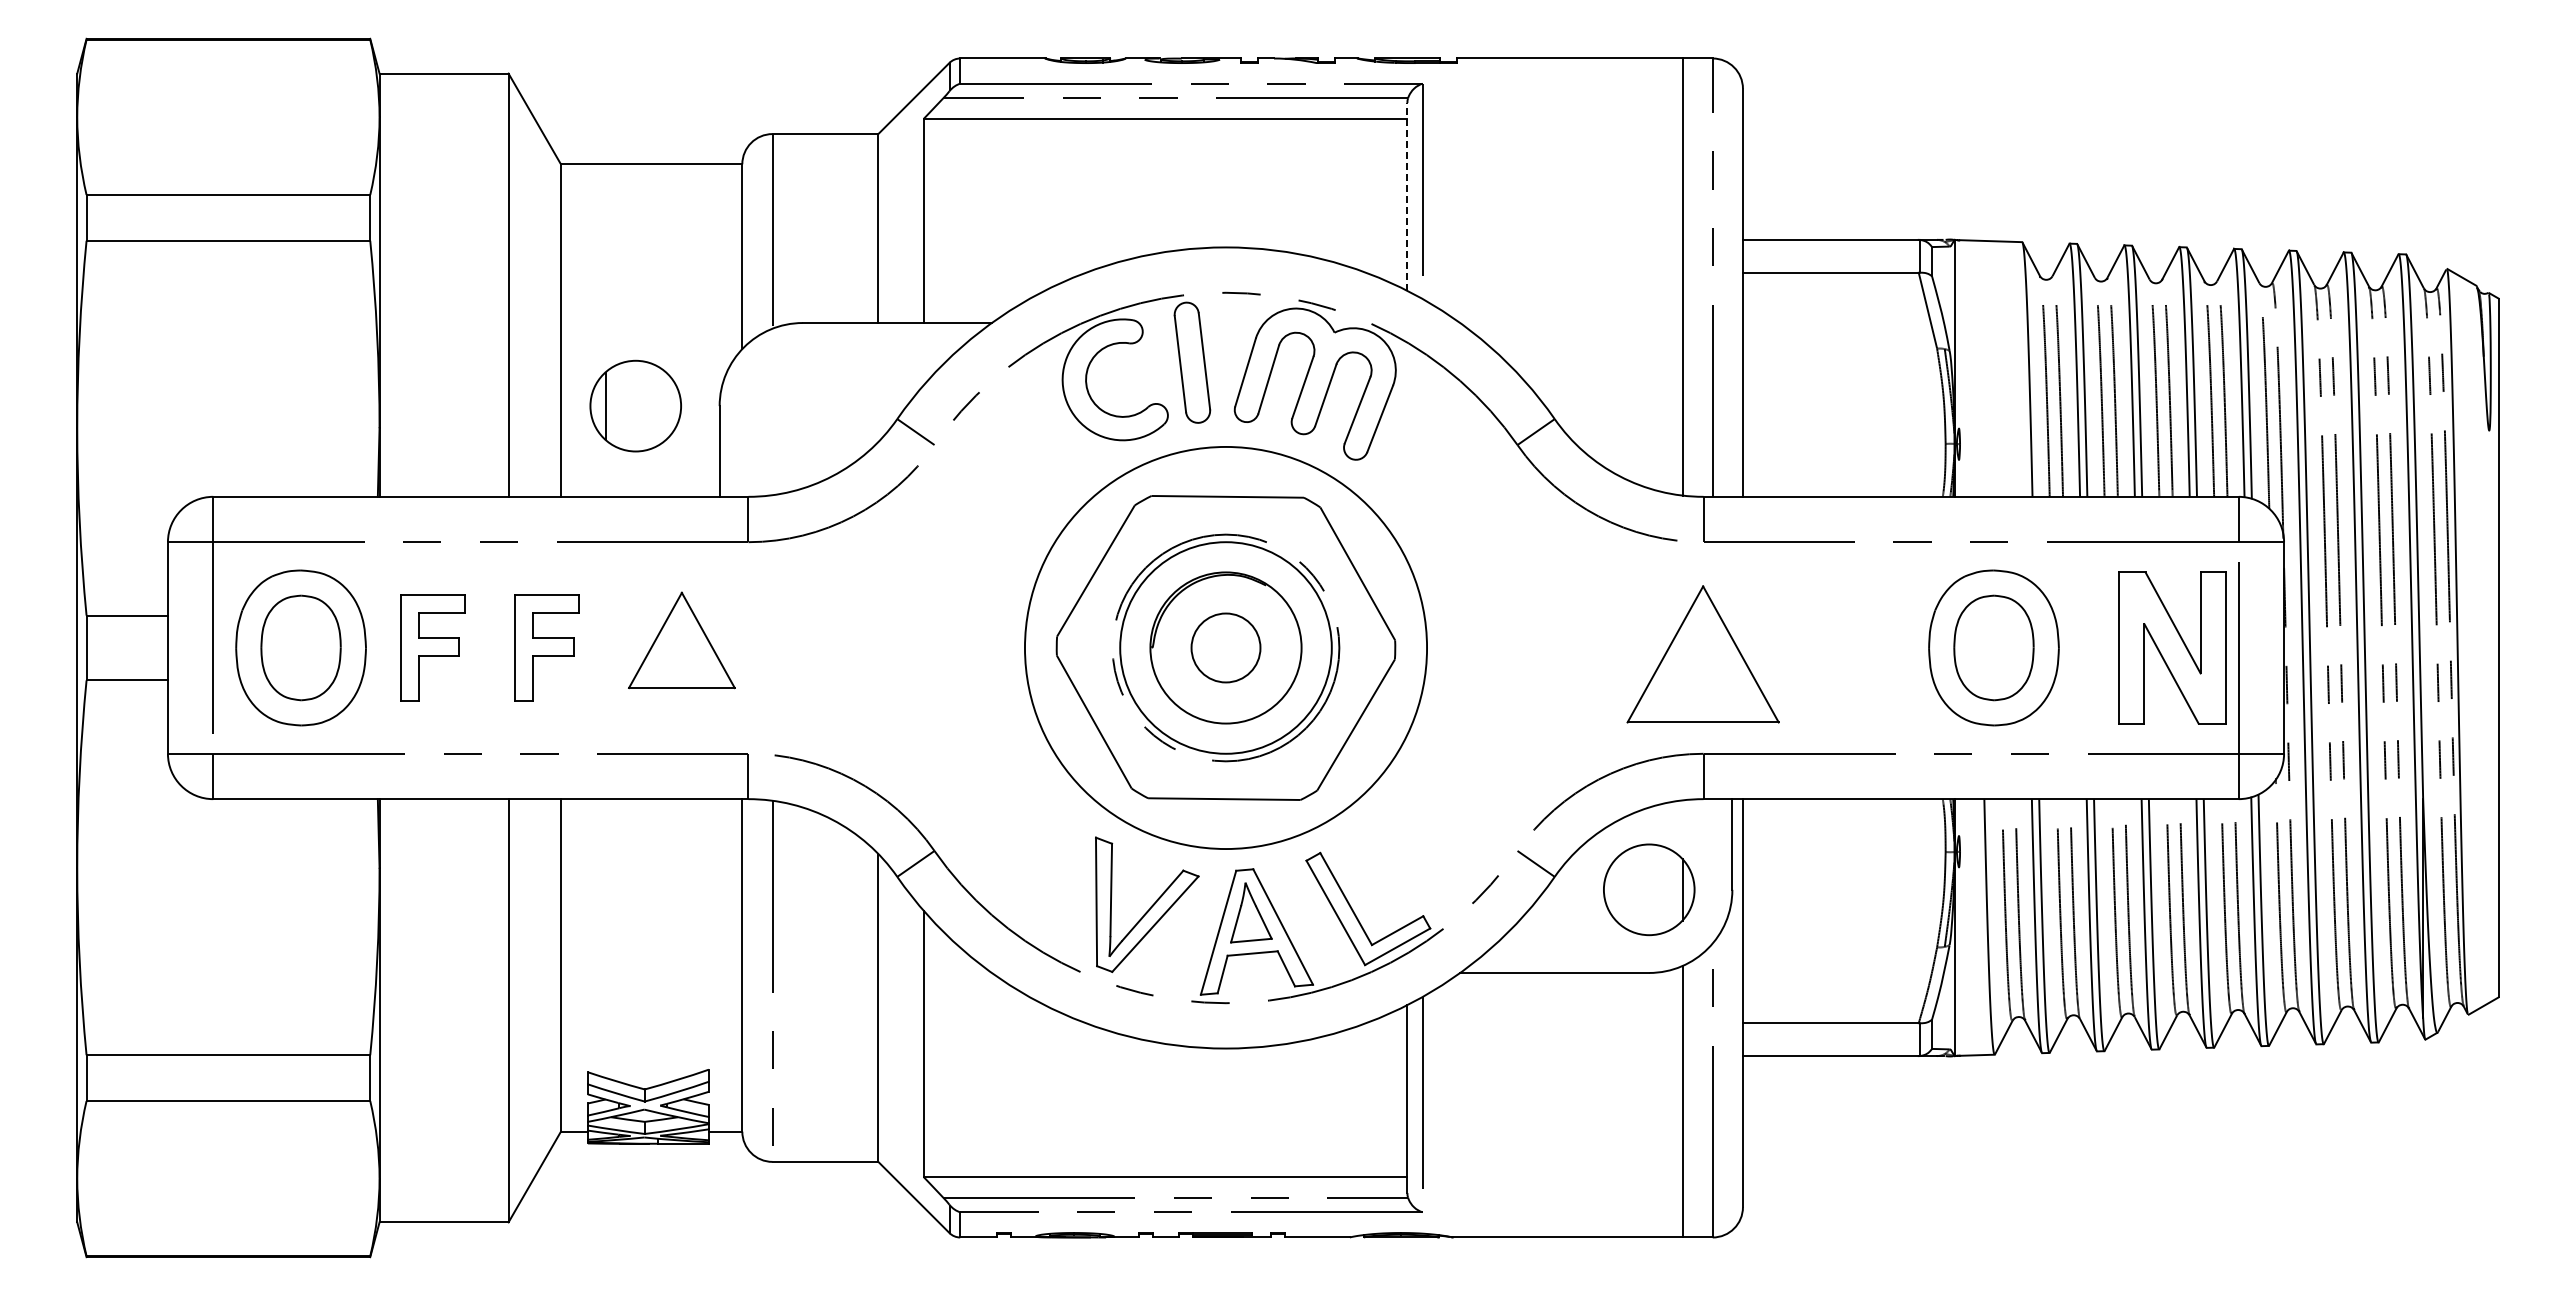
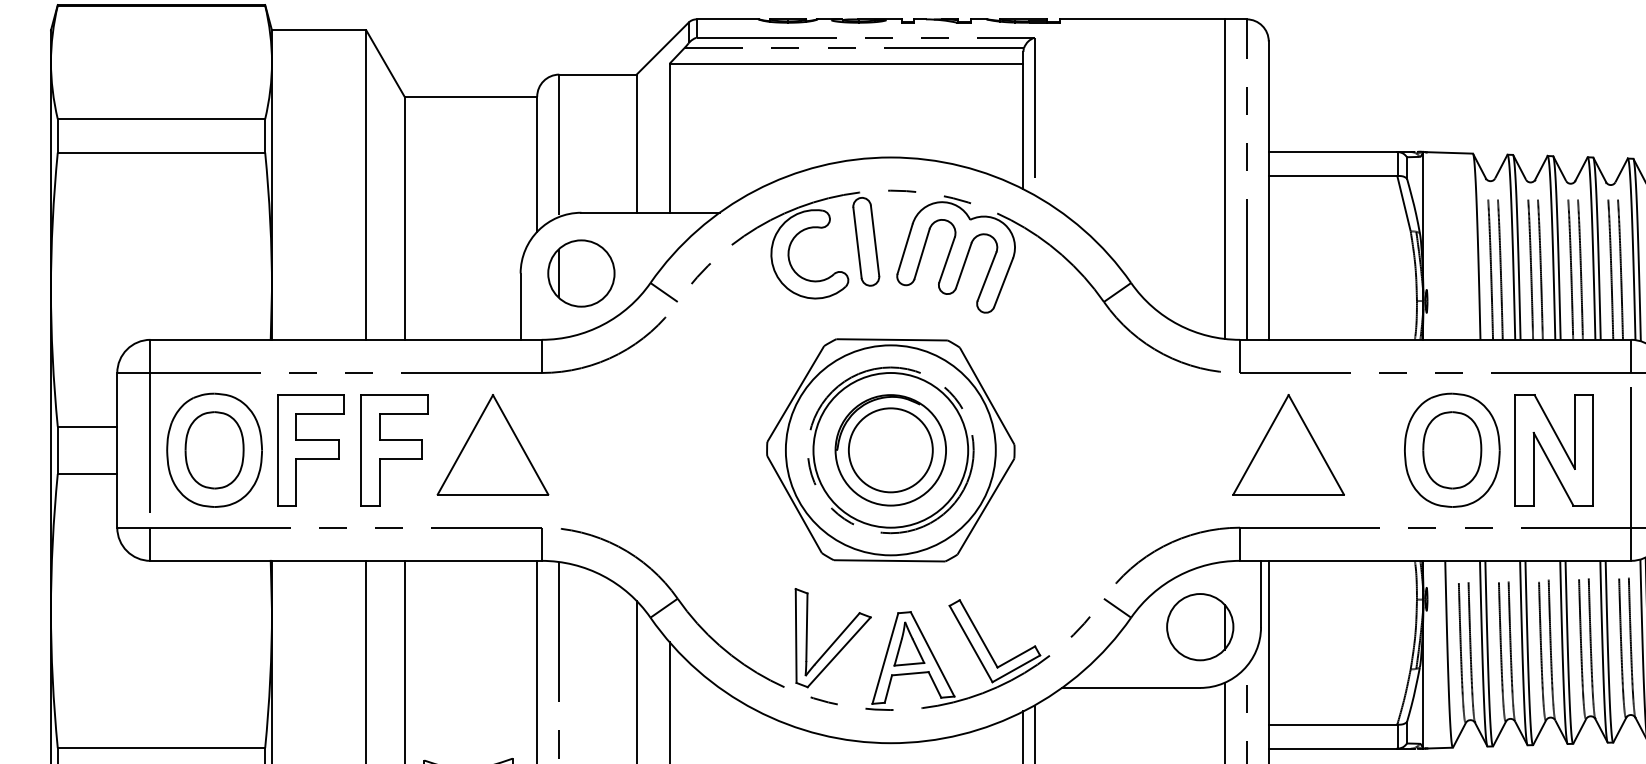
line: (1407, 196) -> (1023, 120), dashed -> solid
part: (635, 405) -> (581, 273), moved
part: (681, 640) -> (492, 444), size x1.43
part: (432, 647) -> (310, 449), size x1.43
part: (547, 647) -> (394, 449), size x1.43
circle: (1225, 647) -> (890, 449), size x0.71
circle: (1225, 647) -> (890, 449), size x1.67
part: (2172, 647) -> (1554, 449), moved
part: (1702, 654) -> (1288, 444), moved

